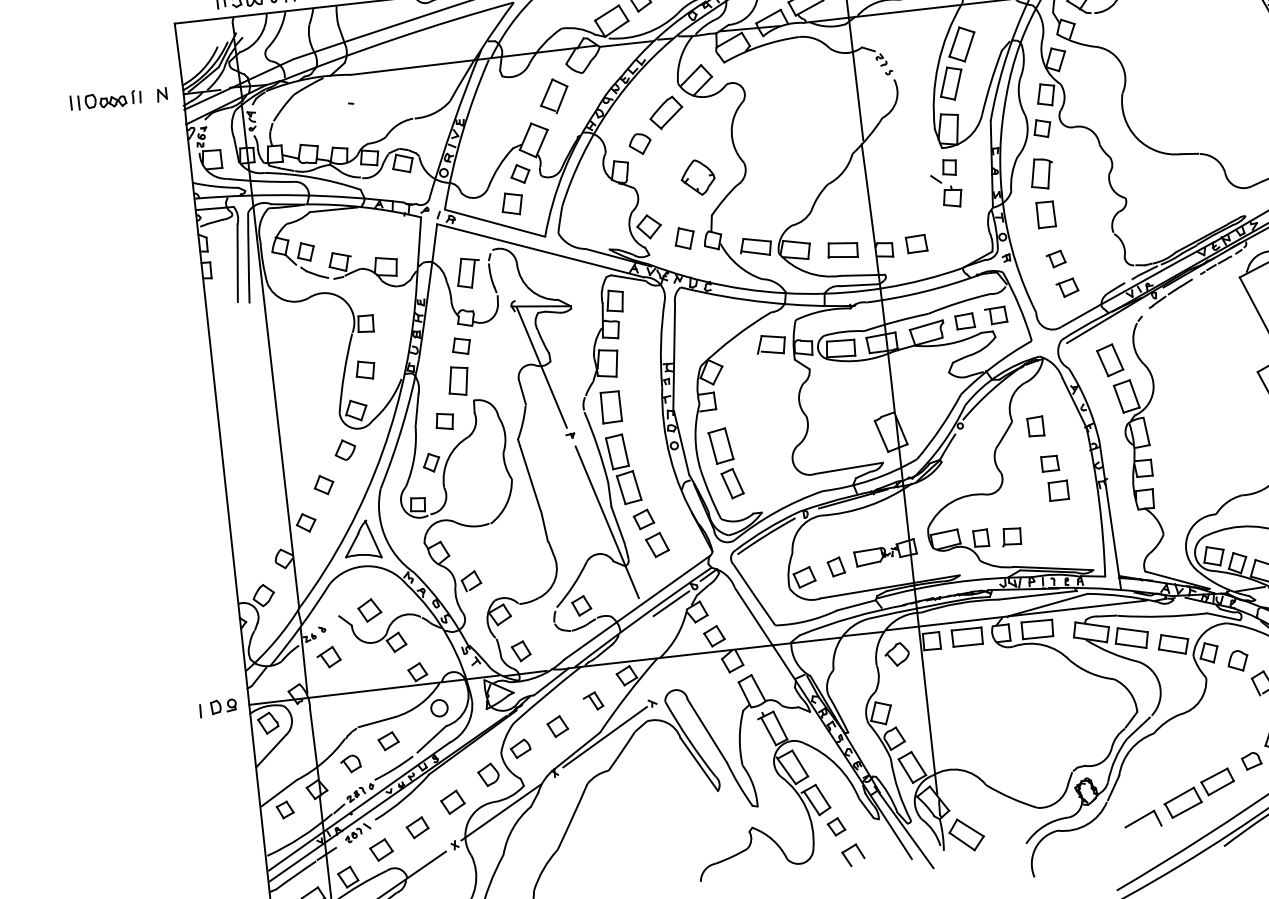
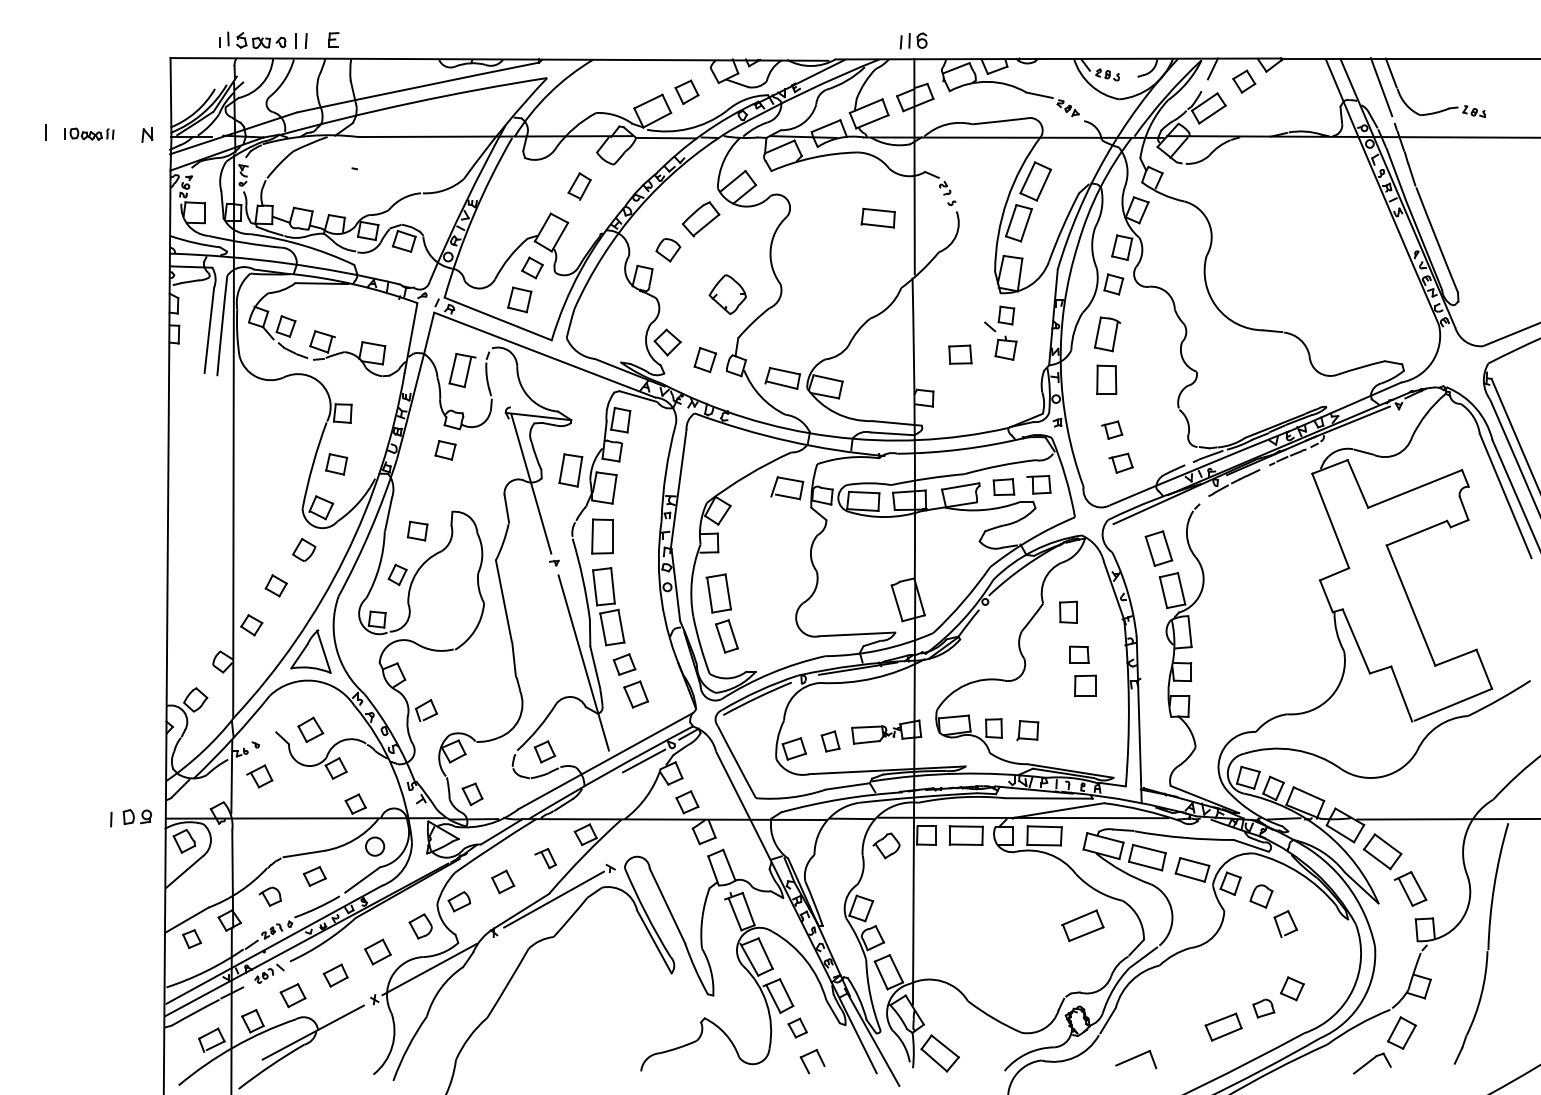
part: (554, 96) -> (579, 186), size x0.7
part: (110, 100) -> (89, 134), size x0.7
part: (916, 243) -> (960, 354), moved
part: (842, 249) -> (877, 217), moved
part: (458, 381) -> (570, 470), moved
part: (1182, 802) -> (1082, 925), moved

